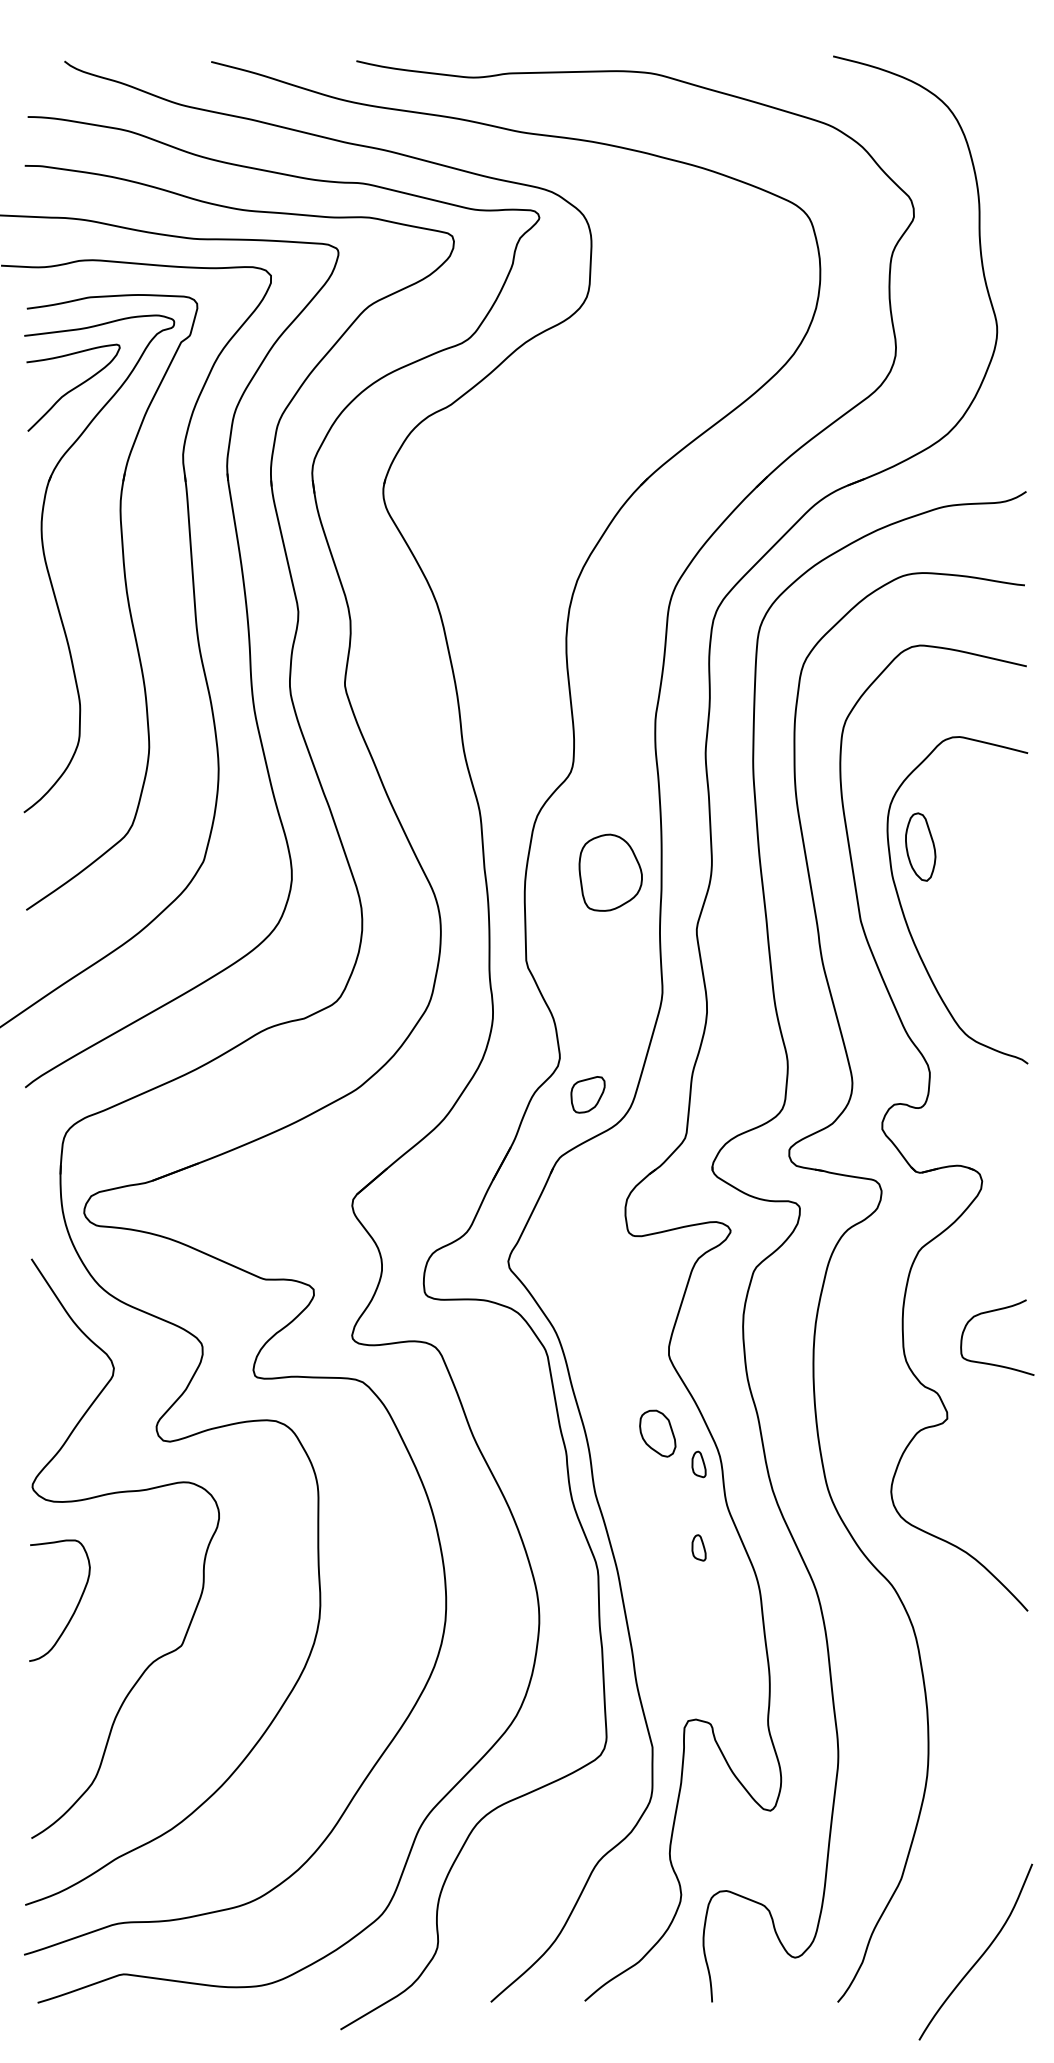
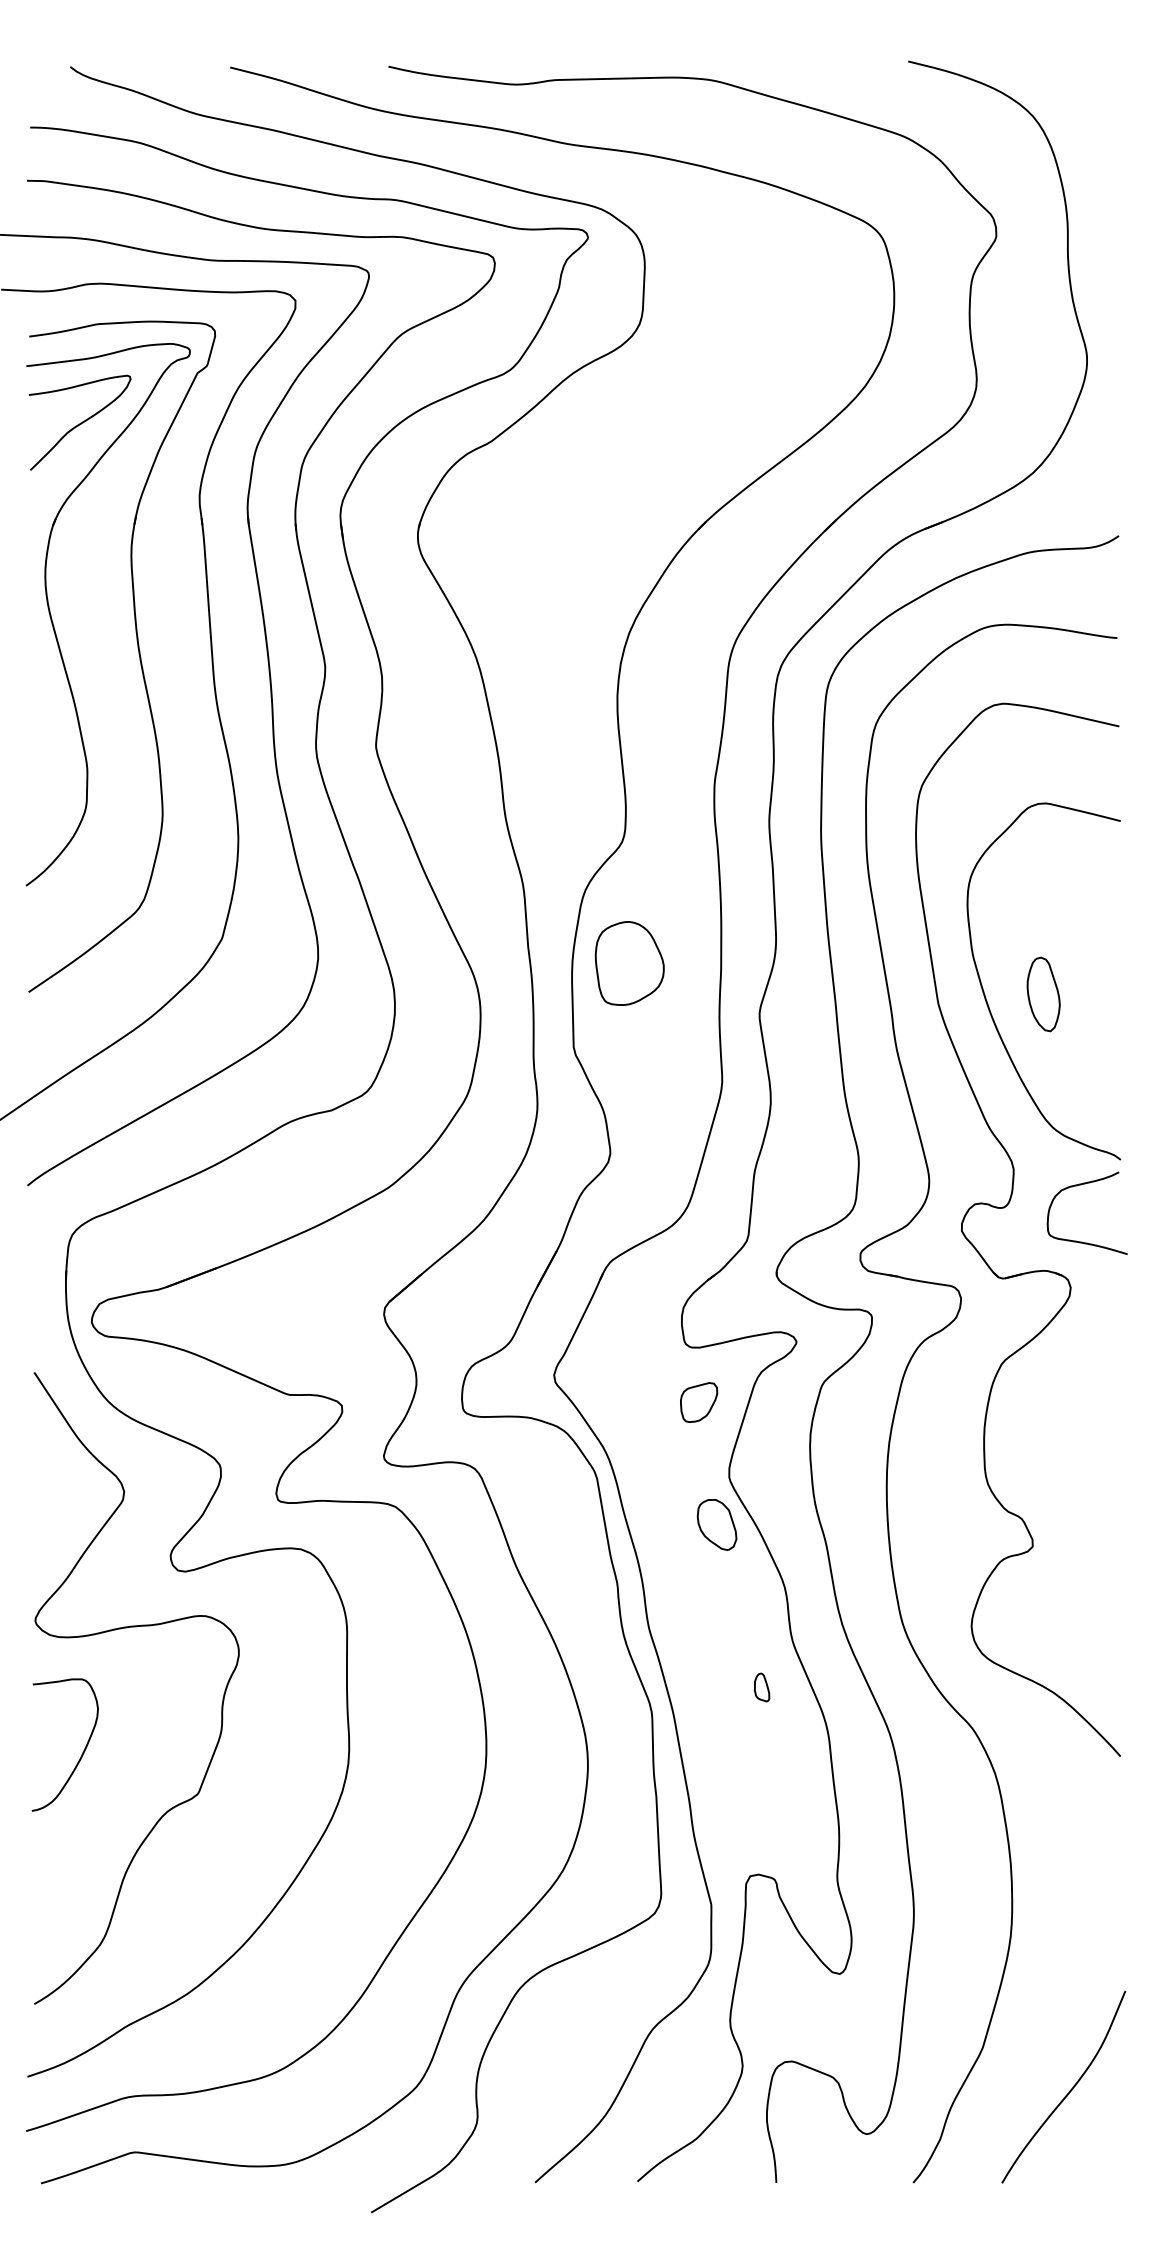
part: (920, 847) -> (1043, 994), moved
part: (610, 872) -> (629, 963), moved
part: (588, 1094) -> (699, 1402), moved
curve: (992, 1312) -> (1081, 1185), moved
part: (657, 1433) -> (716, 1524), moved
part: (699, 1464) -> (762, 1596), removed
curve: (981, 1955) -> (1069, 2090), moved

